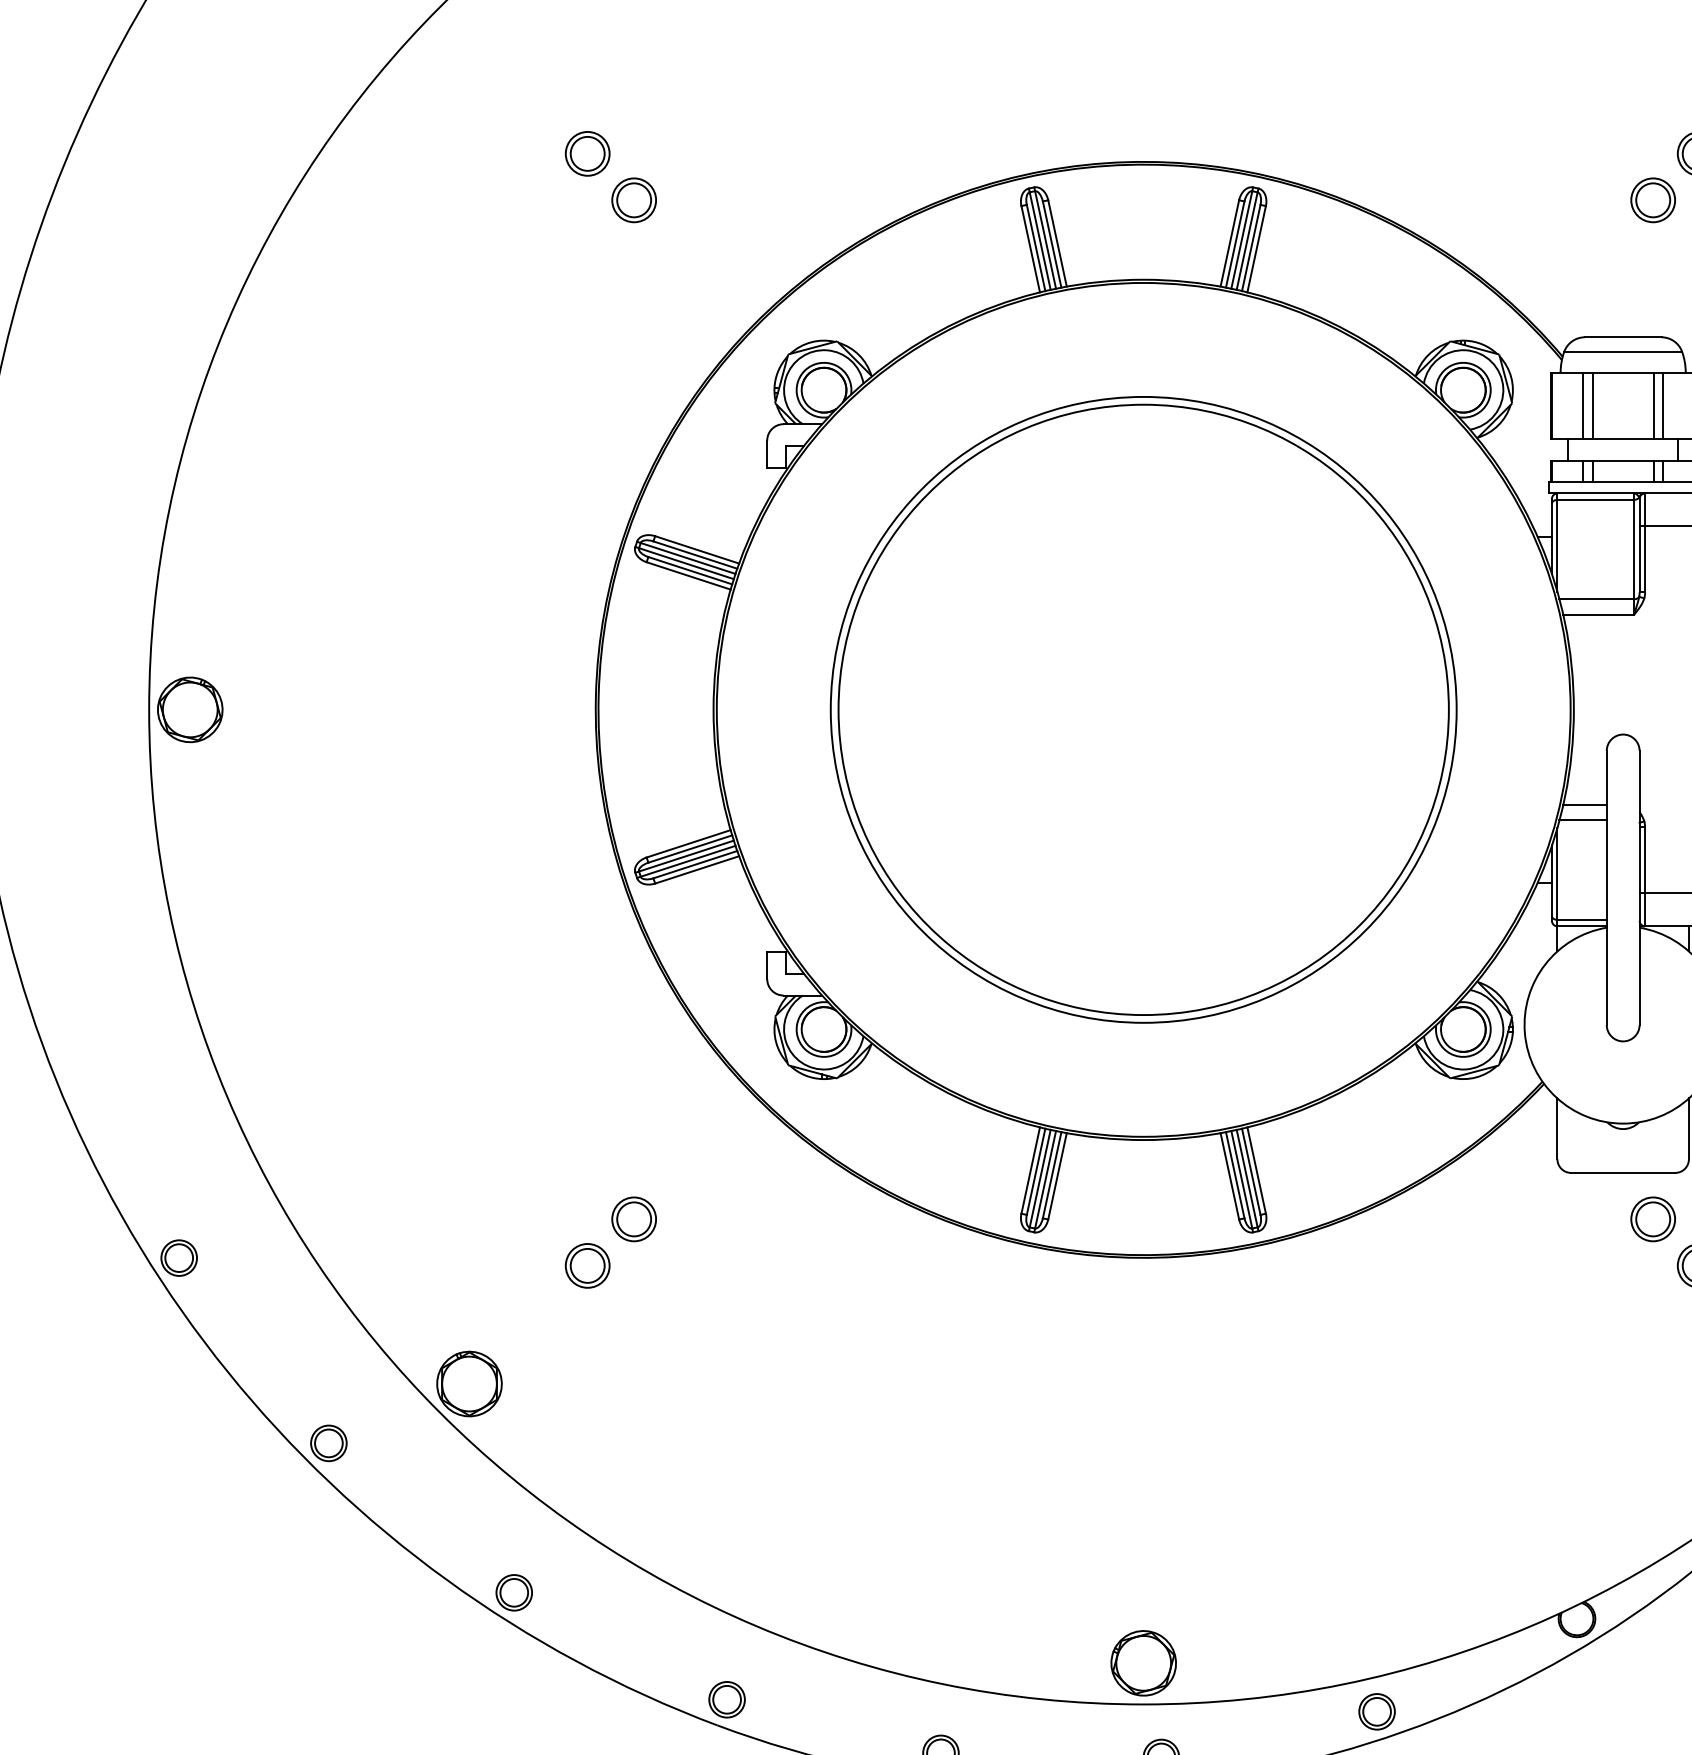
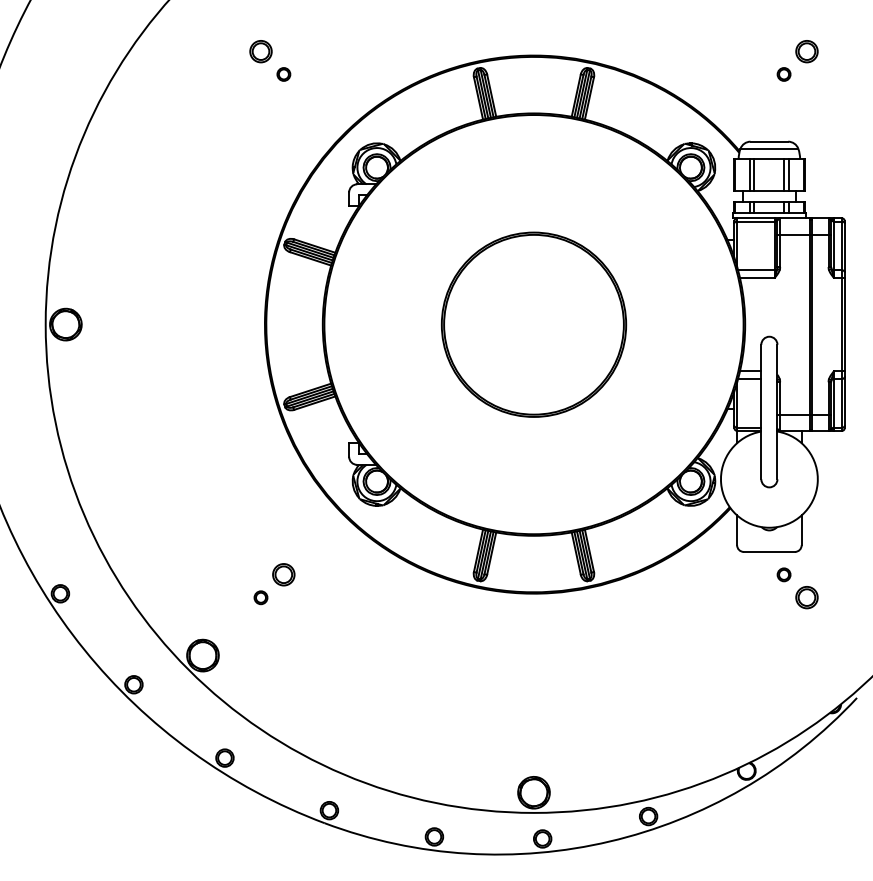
part: (633, 200) -> (283, 74), size x0.6
part: (1651, 200) -> (783, 74), size x0.6
part: (1142, 709) -> (533, 324), size x0.6
part: (1651, 1218) -> (783, 574), size x0.6
part: (586, 1265) -> (260, 597), size x0.6

